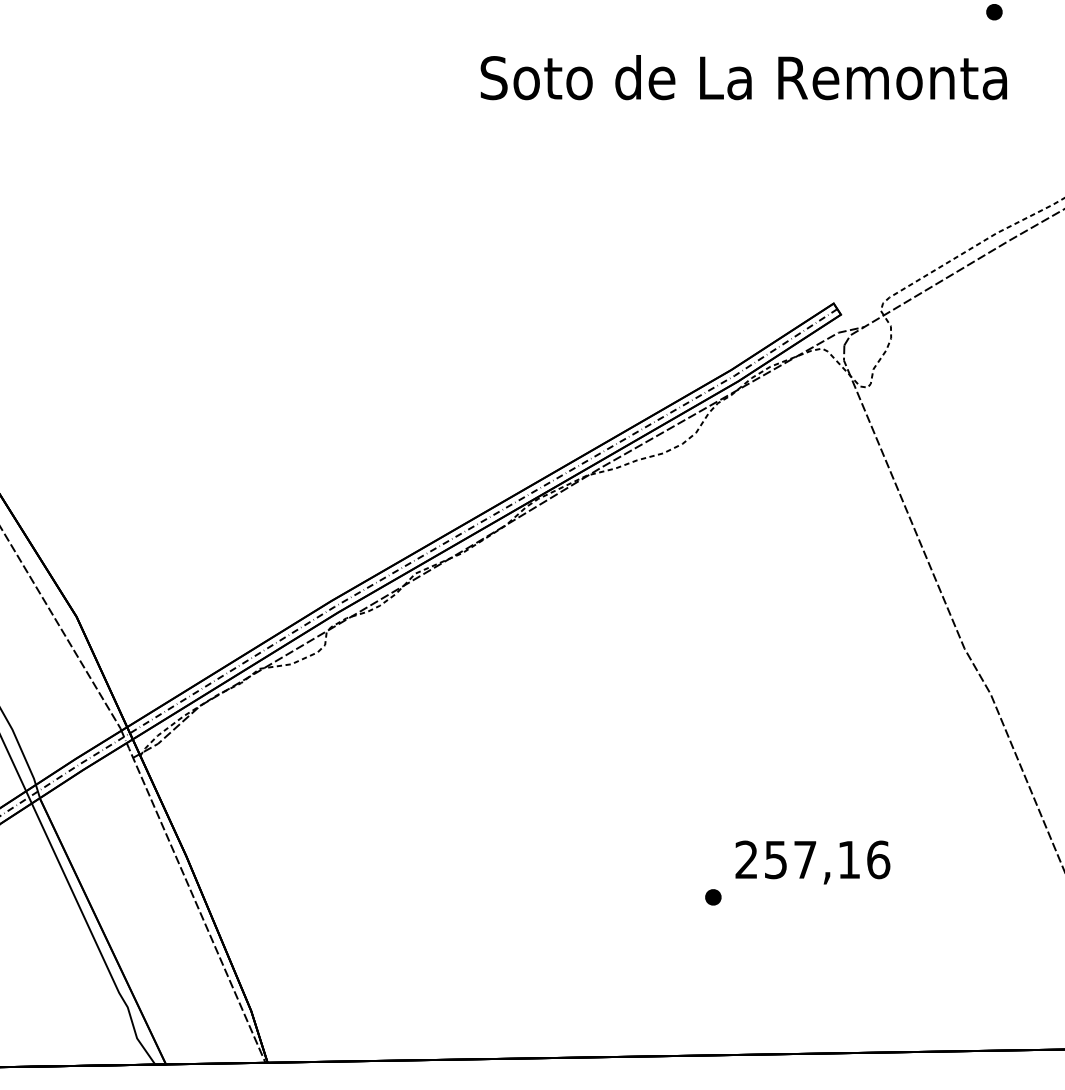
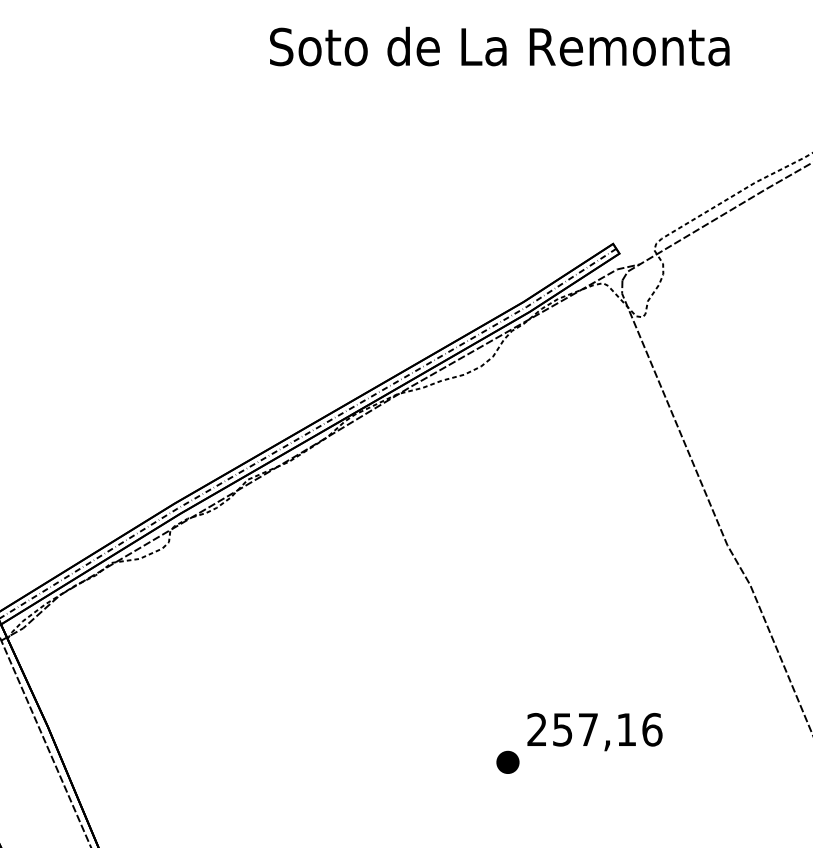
text: (743, 77) -> (499, 46), moved
part: (713, 897) -> (508, 762), size x1.6

